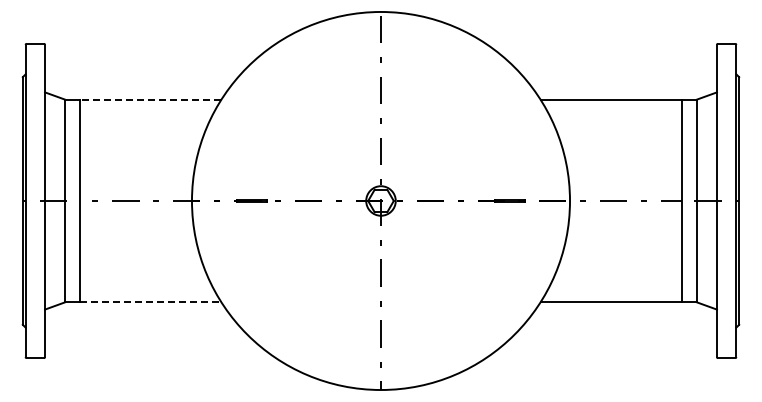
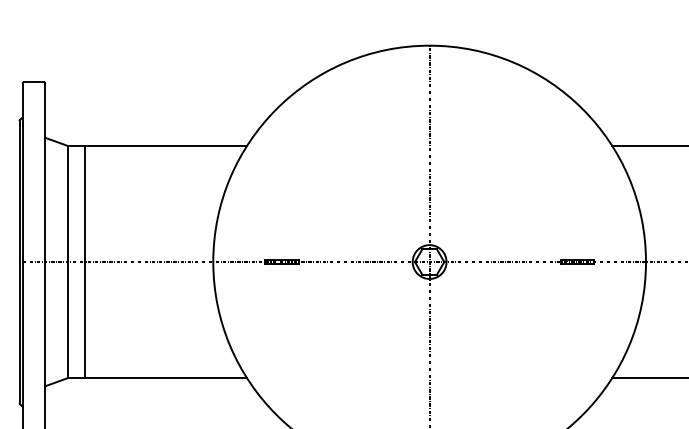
line: (150, 99) -> (165, 145), dashed -> solid
line: (150, 302) -> (165, 378), dashed -> solid

